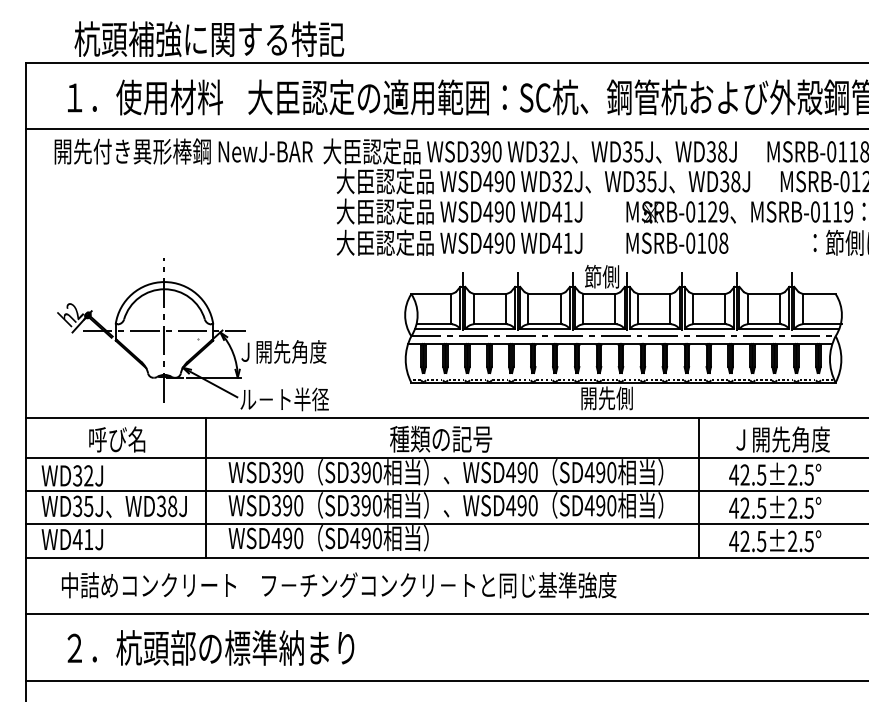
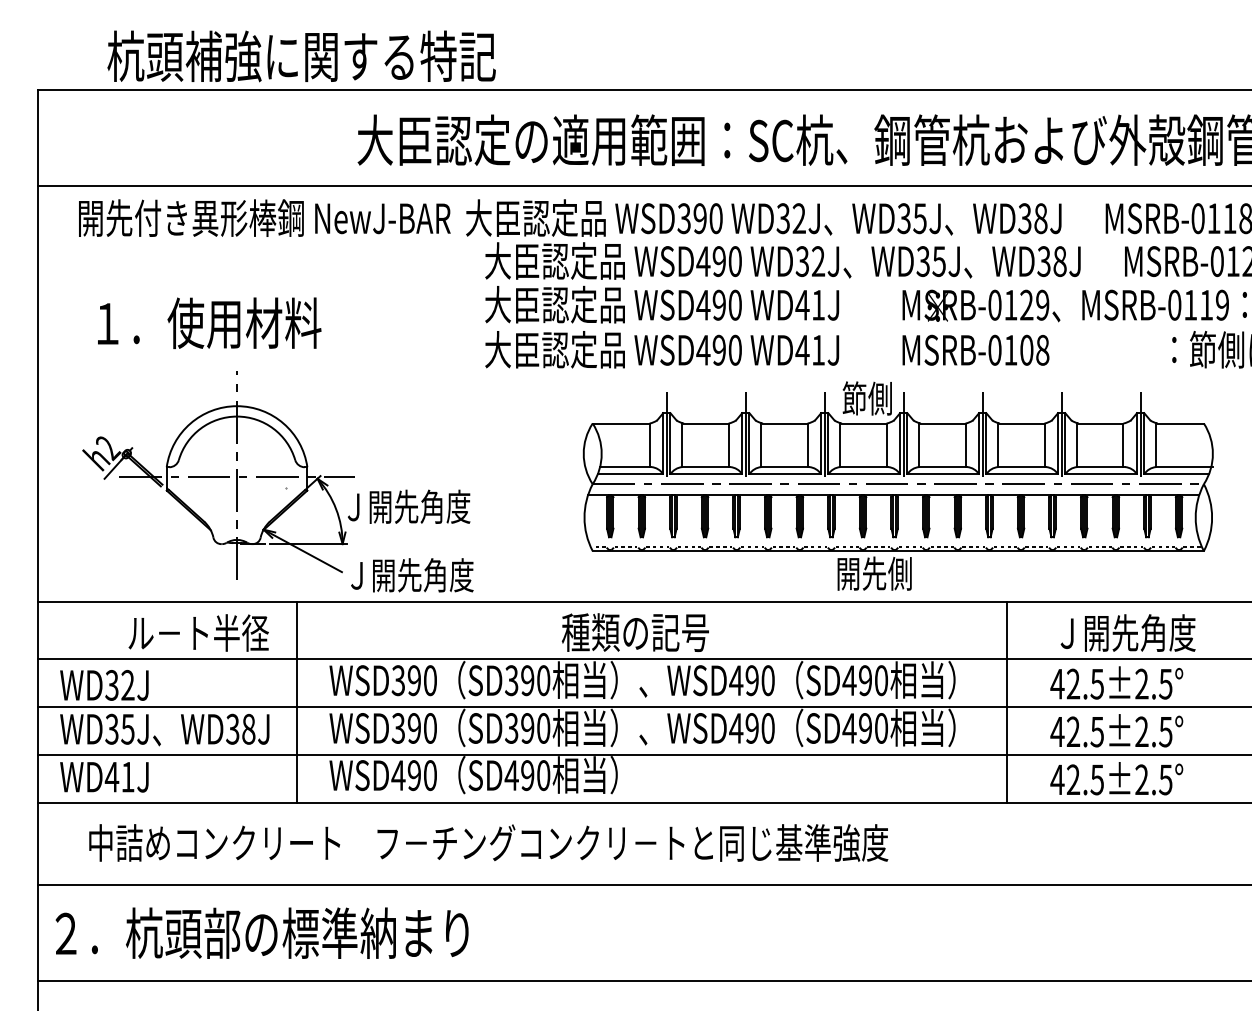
text: (145, 97) -> (209, 323), moved
text: (284, 399) -> (409, 575), ル－ト半径 -> Ｊ開先角度
text: (137, 439) -> (198, 632), 呼び名 -> ル－ト半径
text: (210, 647) -> (261, 932), moved

